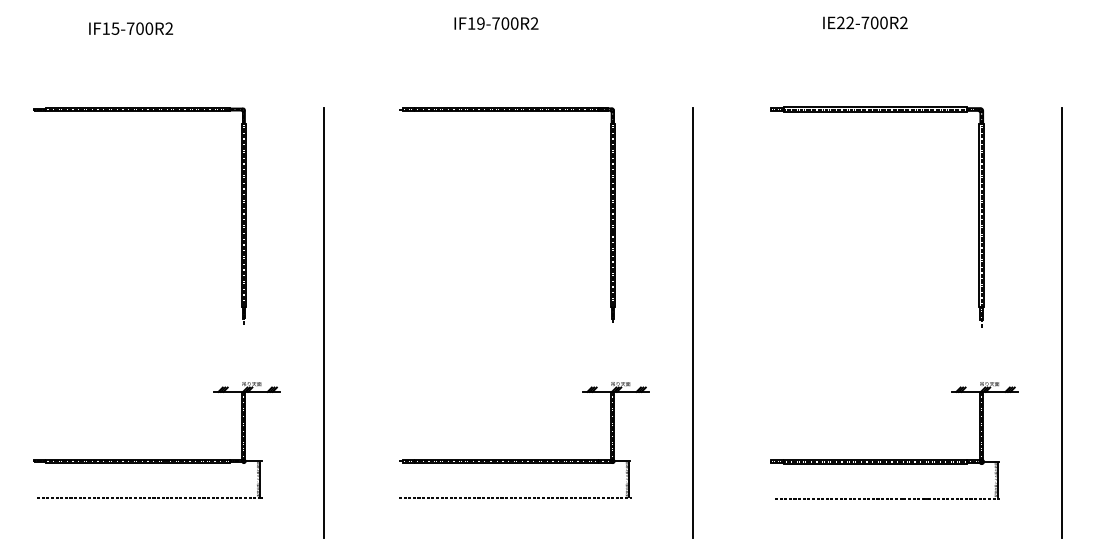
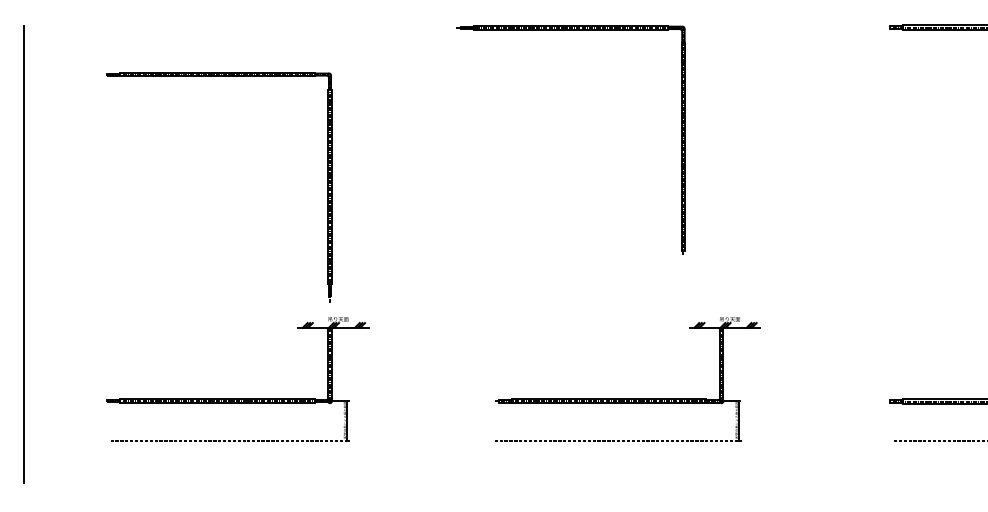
part: (507, 111) -> (571, 29), moved
part: (241, 215) -> (327, 187), moved
line: (324, 323) -> (415, 255), removed
line: (693, 323) -> (807, 255), removed

